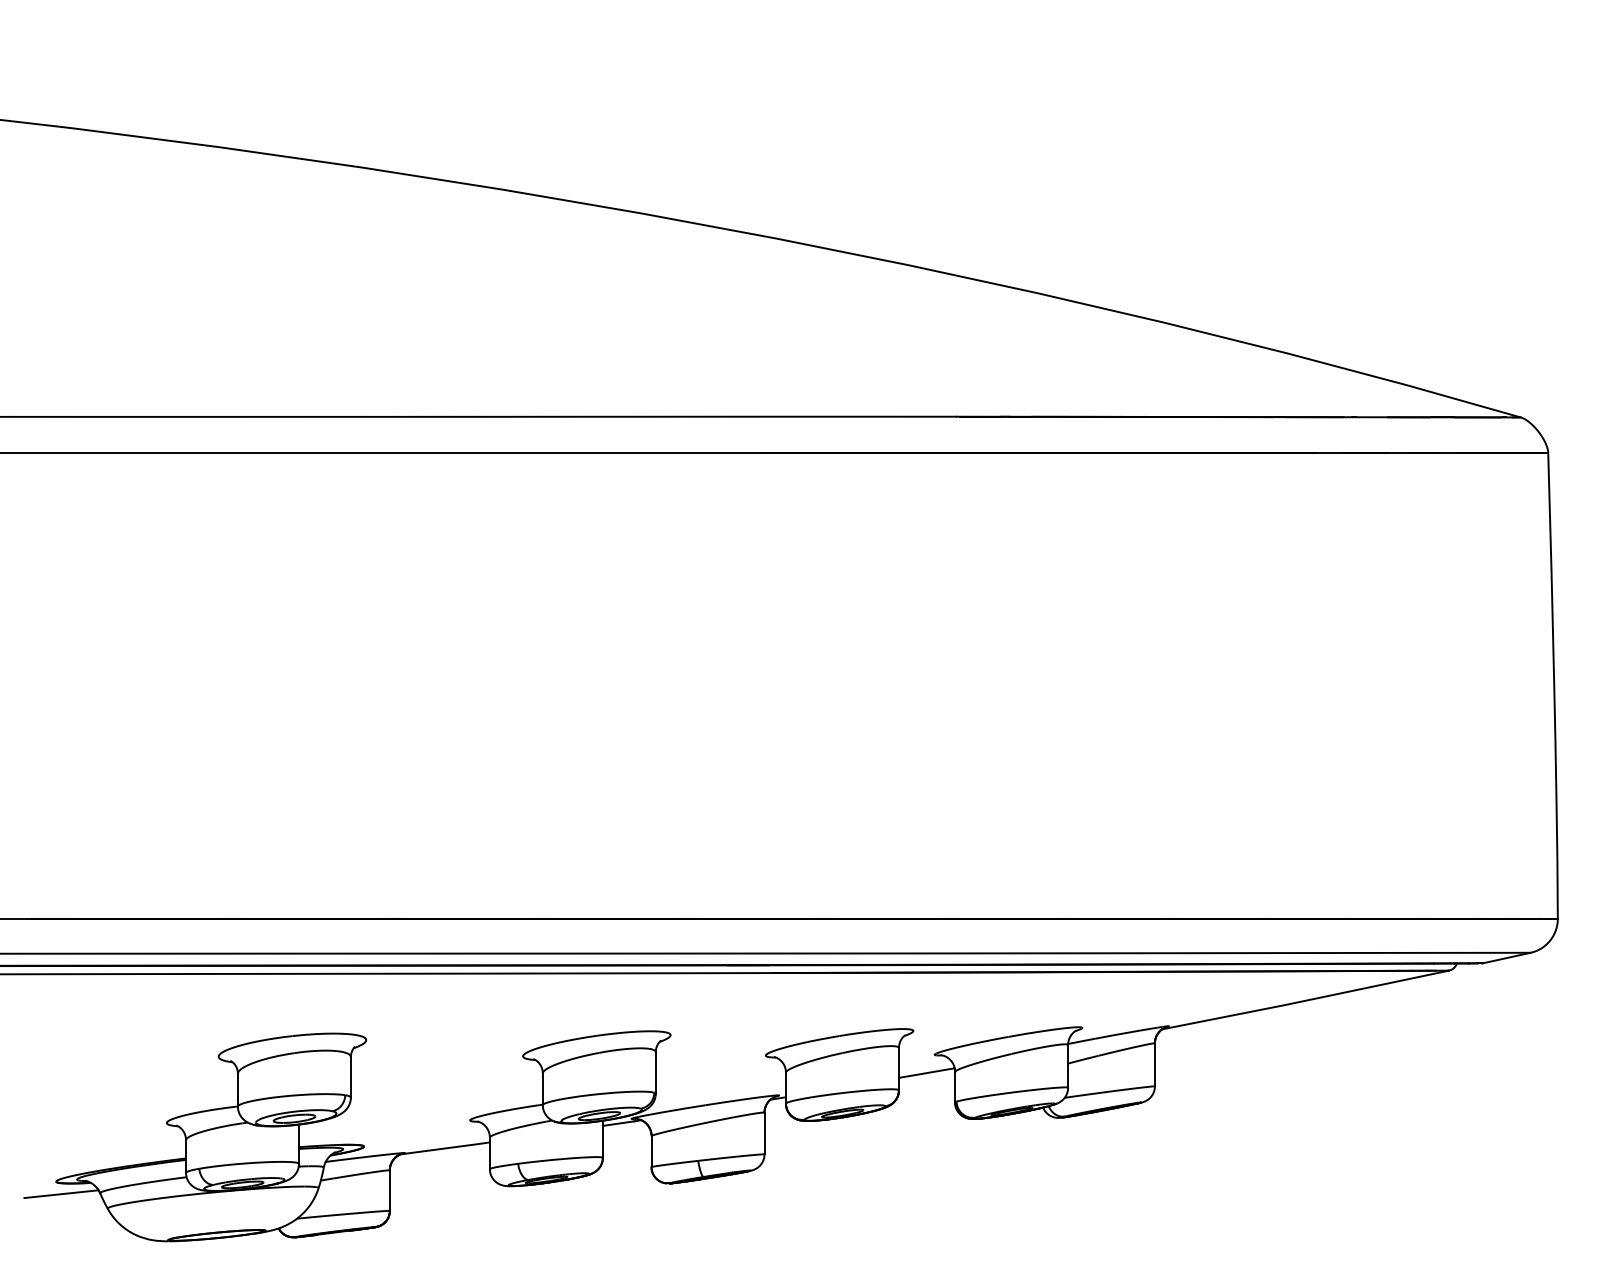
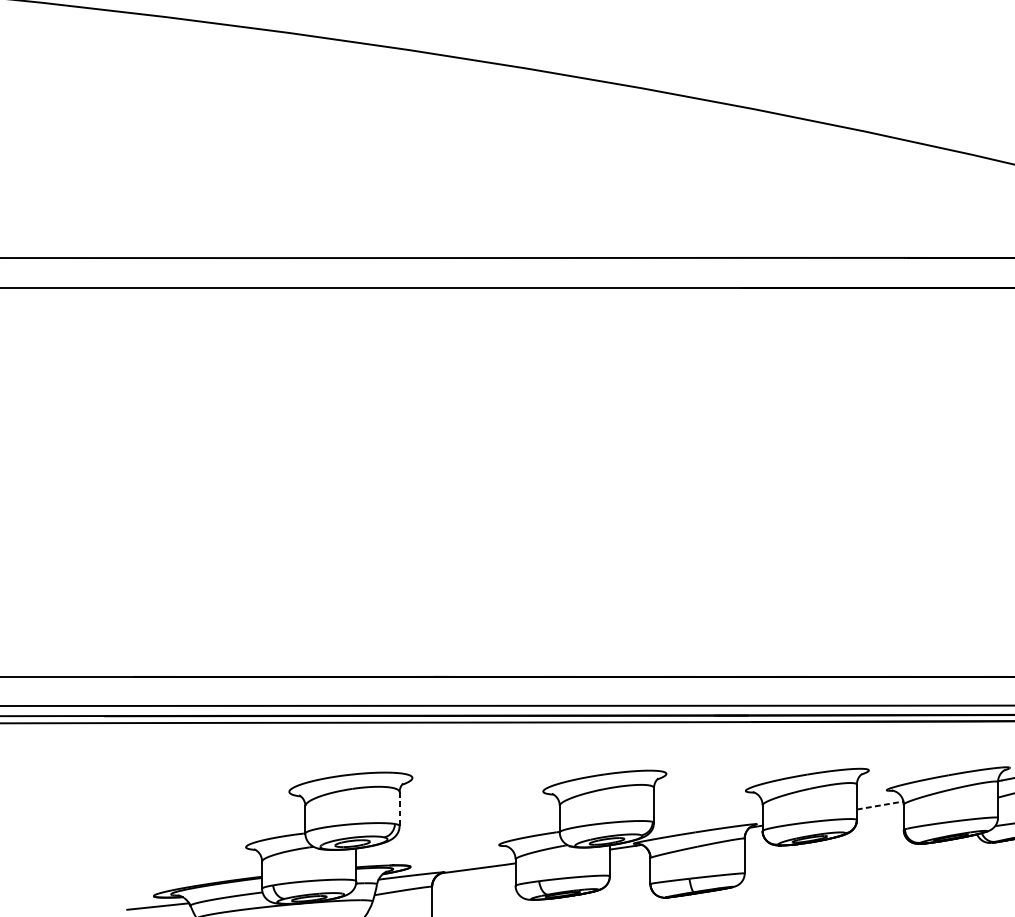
line: (927, 1073) -> (880, 805), solid -> dashed
line: (350, 1077) -> (399, 809), solid -> dashed

